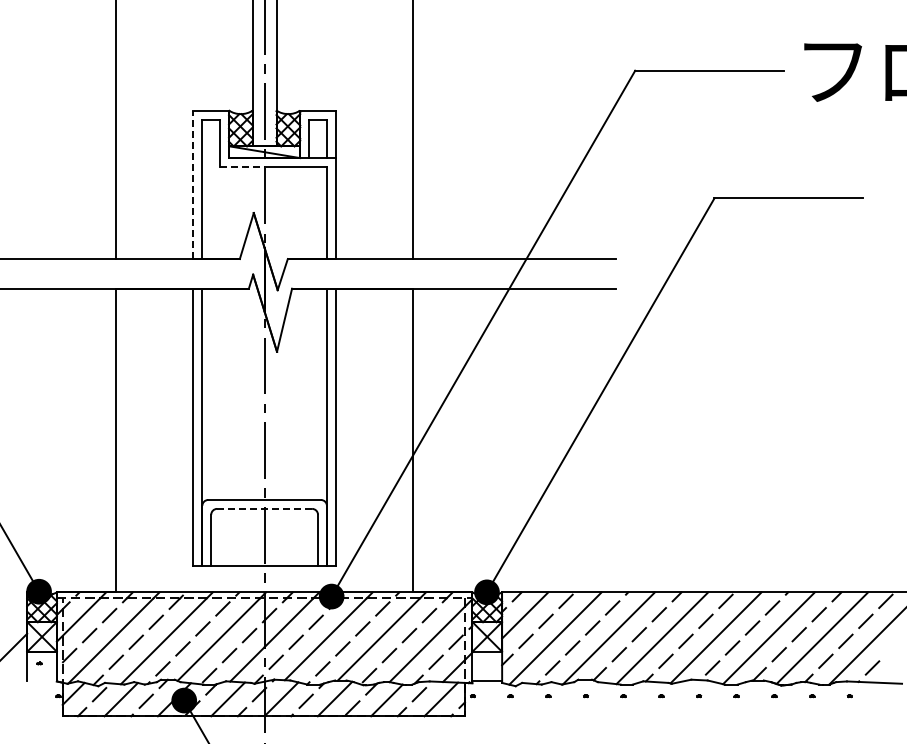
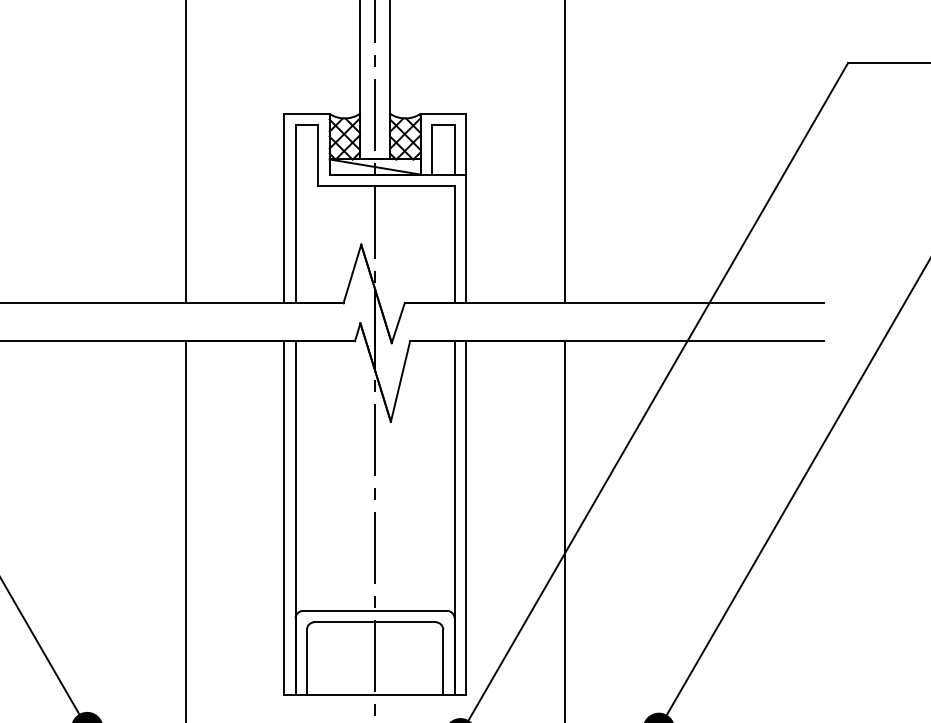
line: (242, 167) -> (346, 186), dashed -> solid
line: (193, 184) -> (284, 208), dashed -> solid
line: (265, 508) -> (376, 621), dashed -> solid

